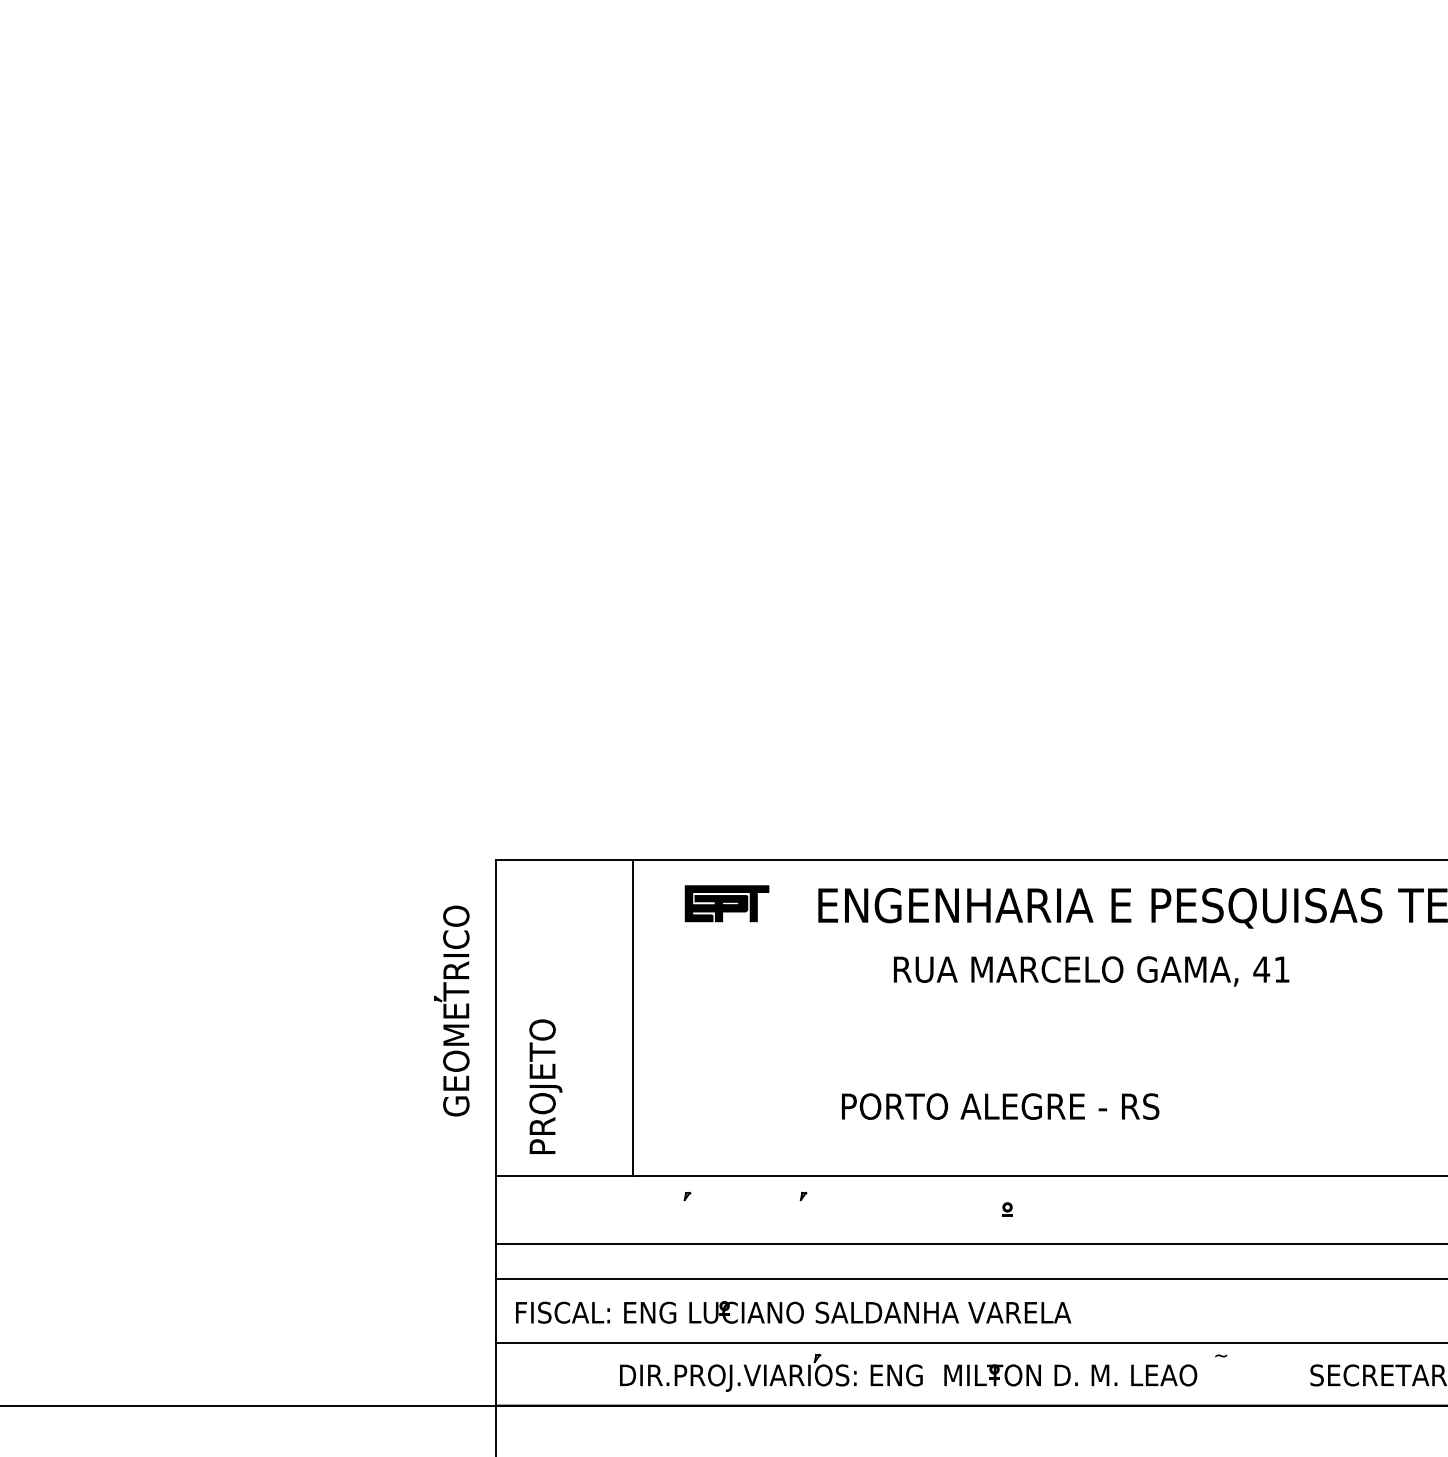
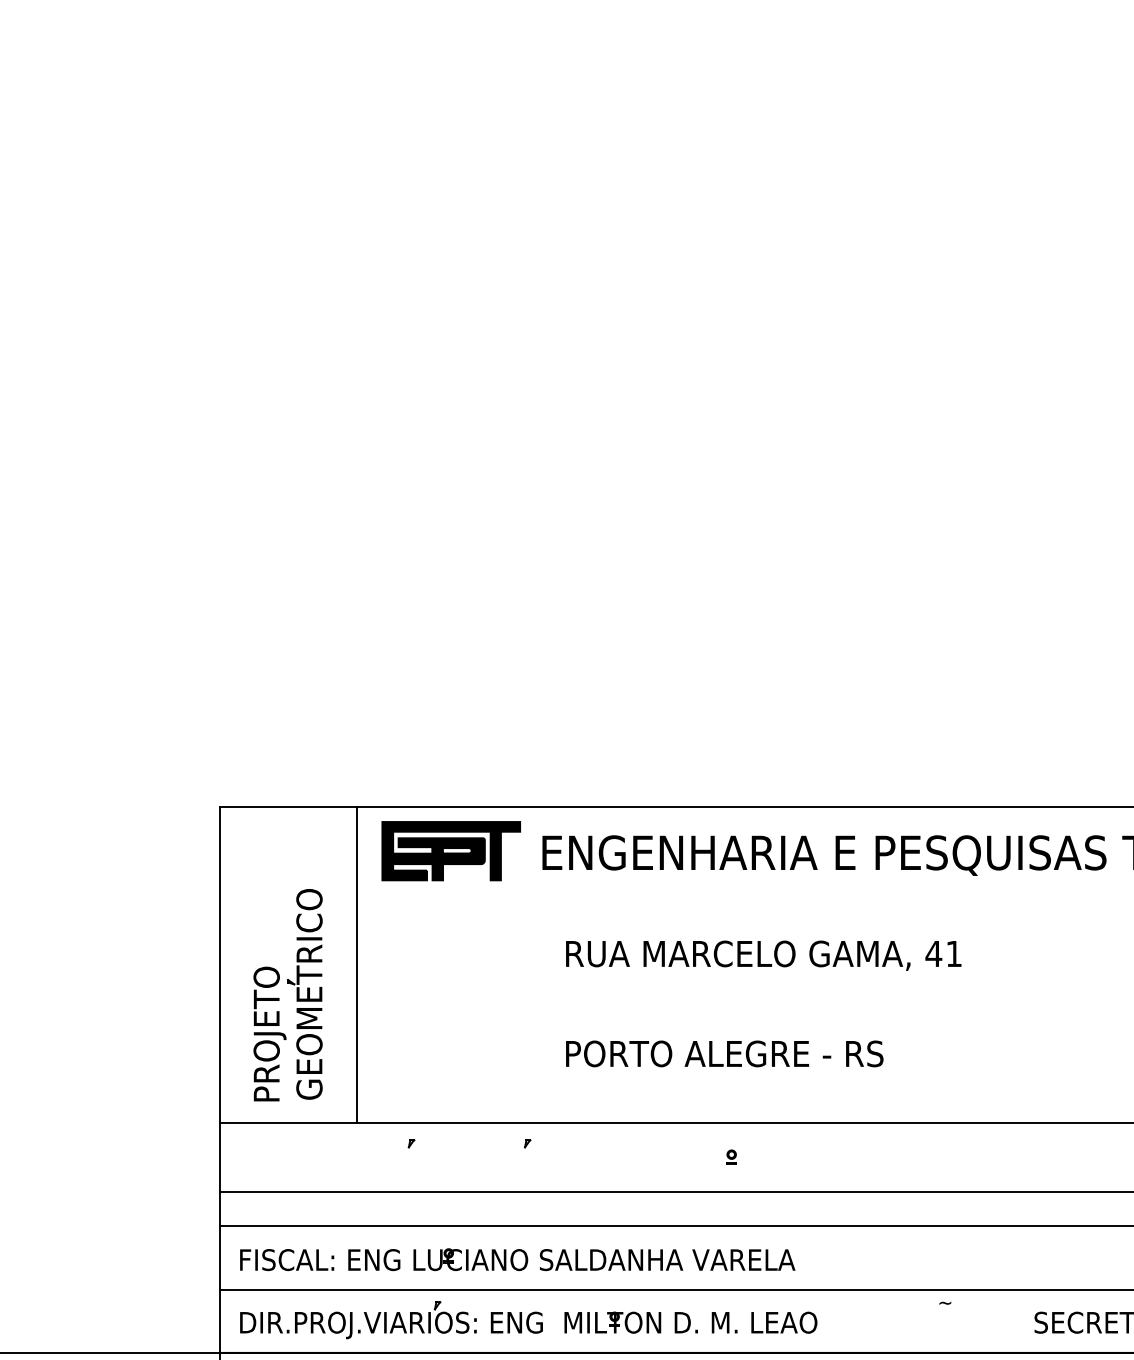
part: (726, 903) -> (450, 850), size x1.67
text: (1091, 971) -> (763, 955), moved
part: (451, 1010) -> (304, 993), moved
part: (908, 1372) -> (528, 1319), moved

